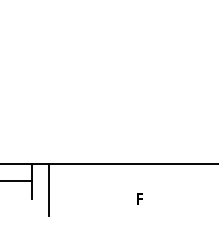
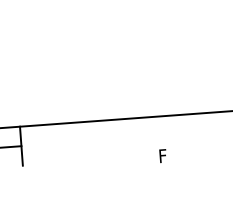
line: (49, 190) -> (42, 154), removed
text: (139, 198) -> (162, 155), moved

